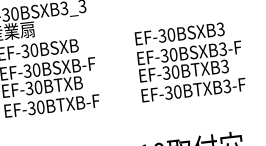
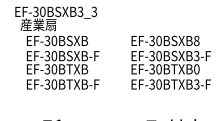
text: (220, 28) -> (196, 40), EF-30BSXB3 -> EF-30BSXB8
text: (224, 66) -> (196, 69), EF-30BTXB3 -> EF-30BTXB0

